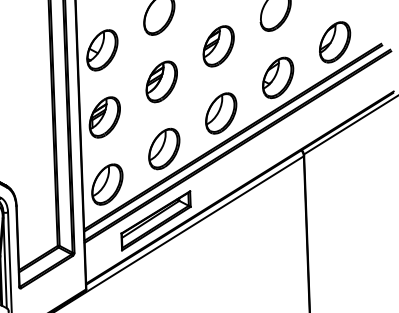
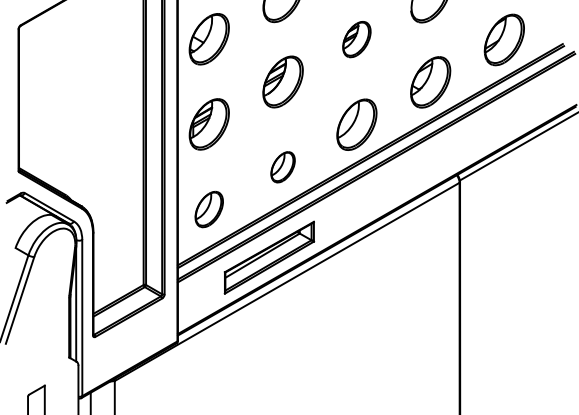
part: (218, 46) -> (356, 39), size x0.7
part: (163, 149) -> (282, 167), size x0.6
part: (106, 184) -> (208, 209), size x0.7

